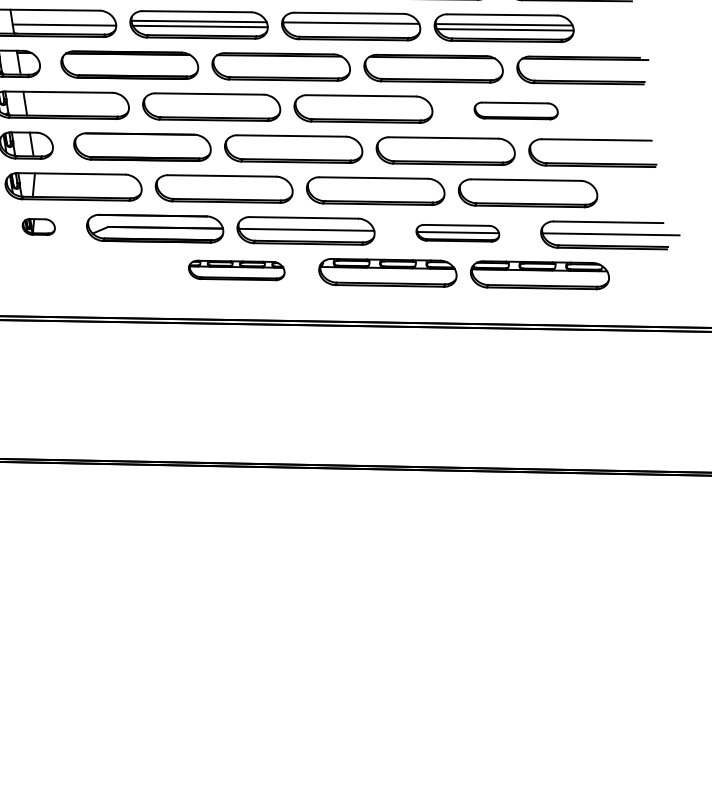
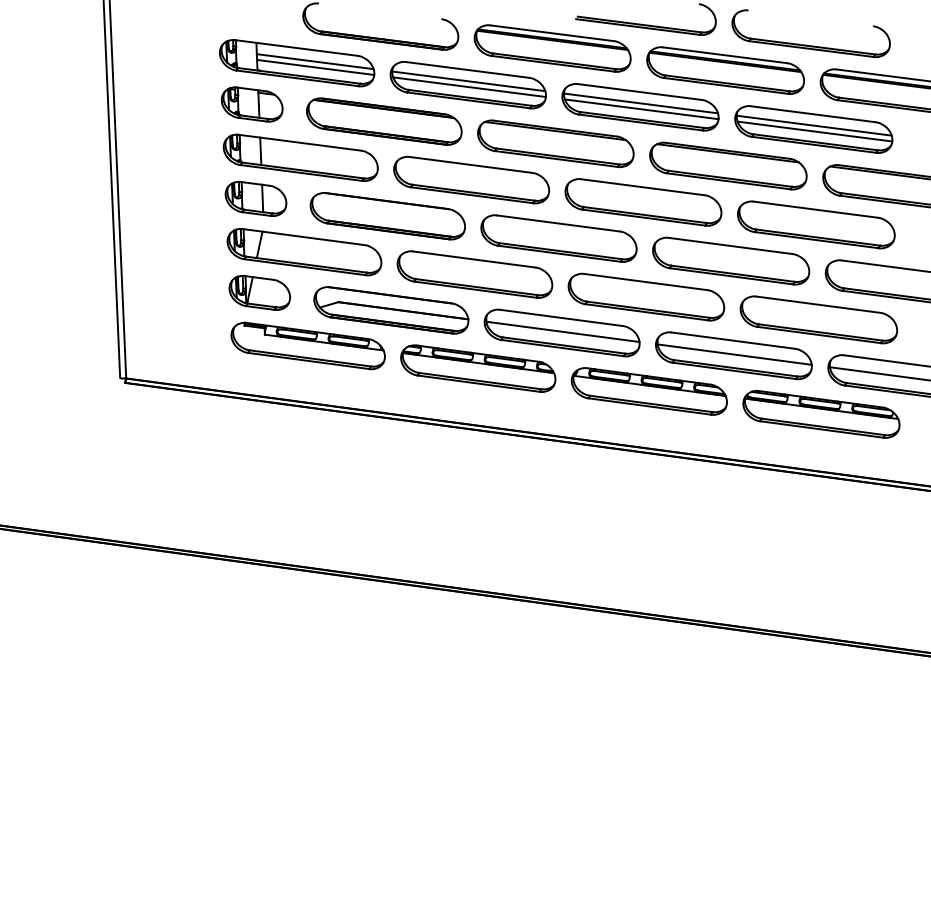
line: (62, 20) -> (314, 61), added
line: (352, 28) -> (641, 109), added
part: (516, 110) -> (816, 224), size x1.67
part: (38, 226) -> (259, 292), size x1.67
part: (457, 232) -> (733, 355), size x1.67
part: (85, 267) -> (307, 345), added
part: (236, 270) -> (478, 368), size x1.43

